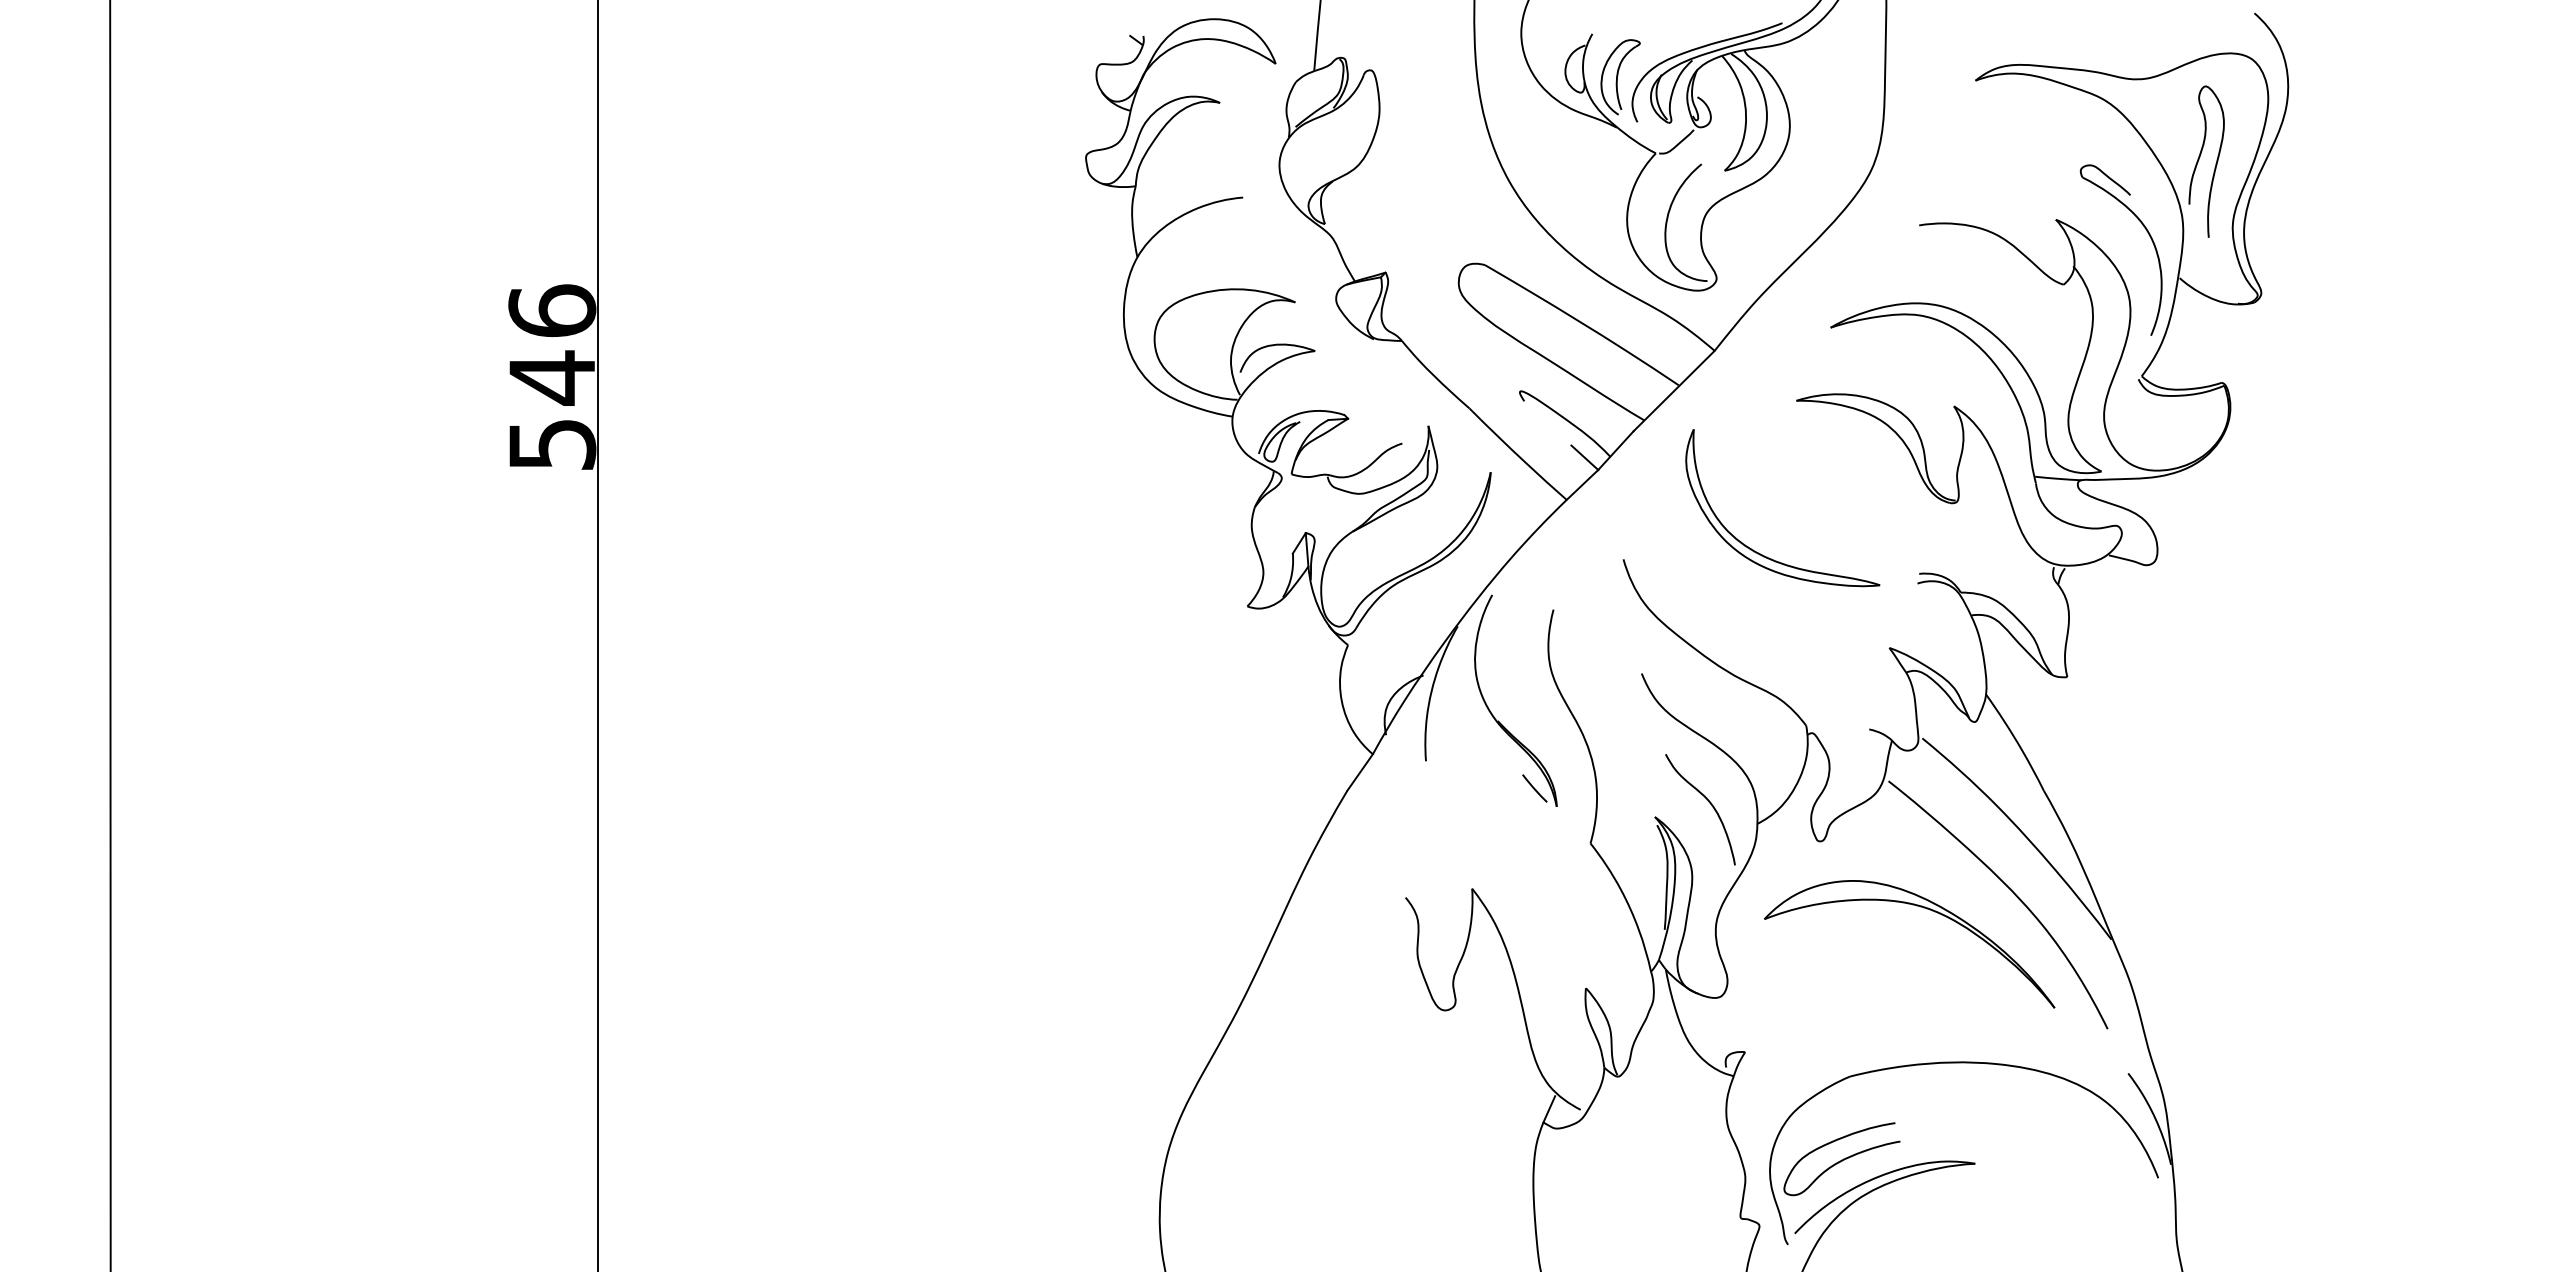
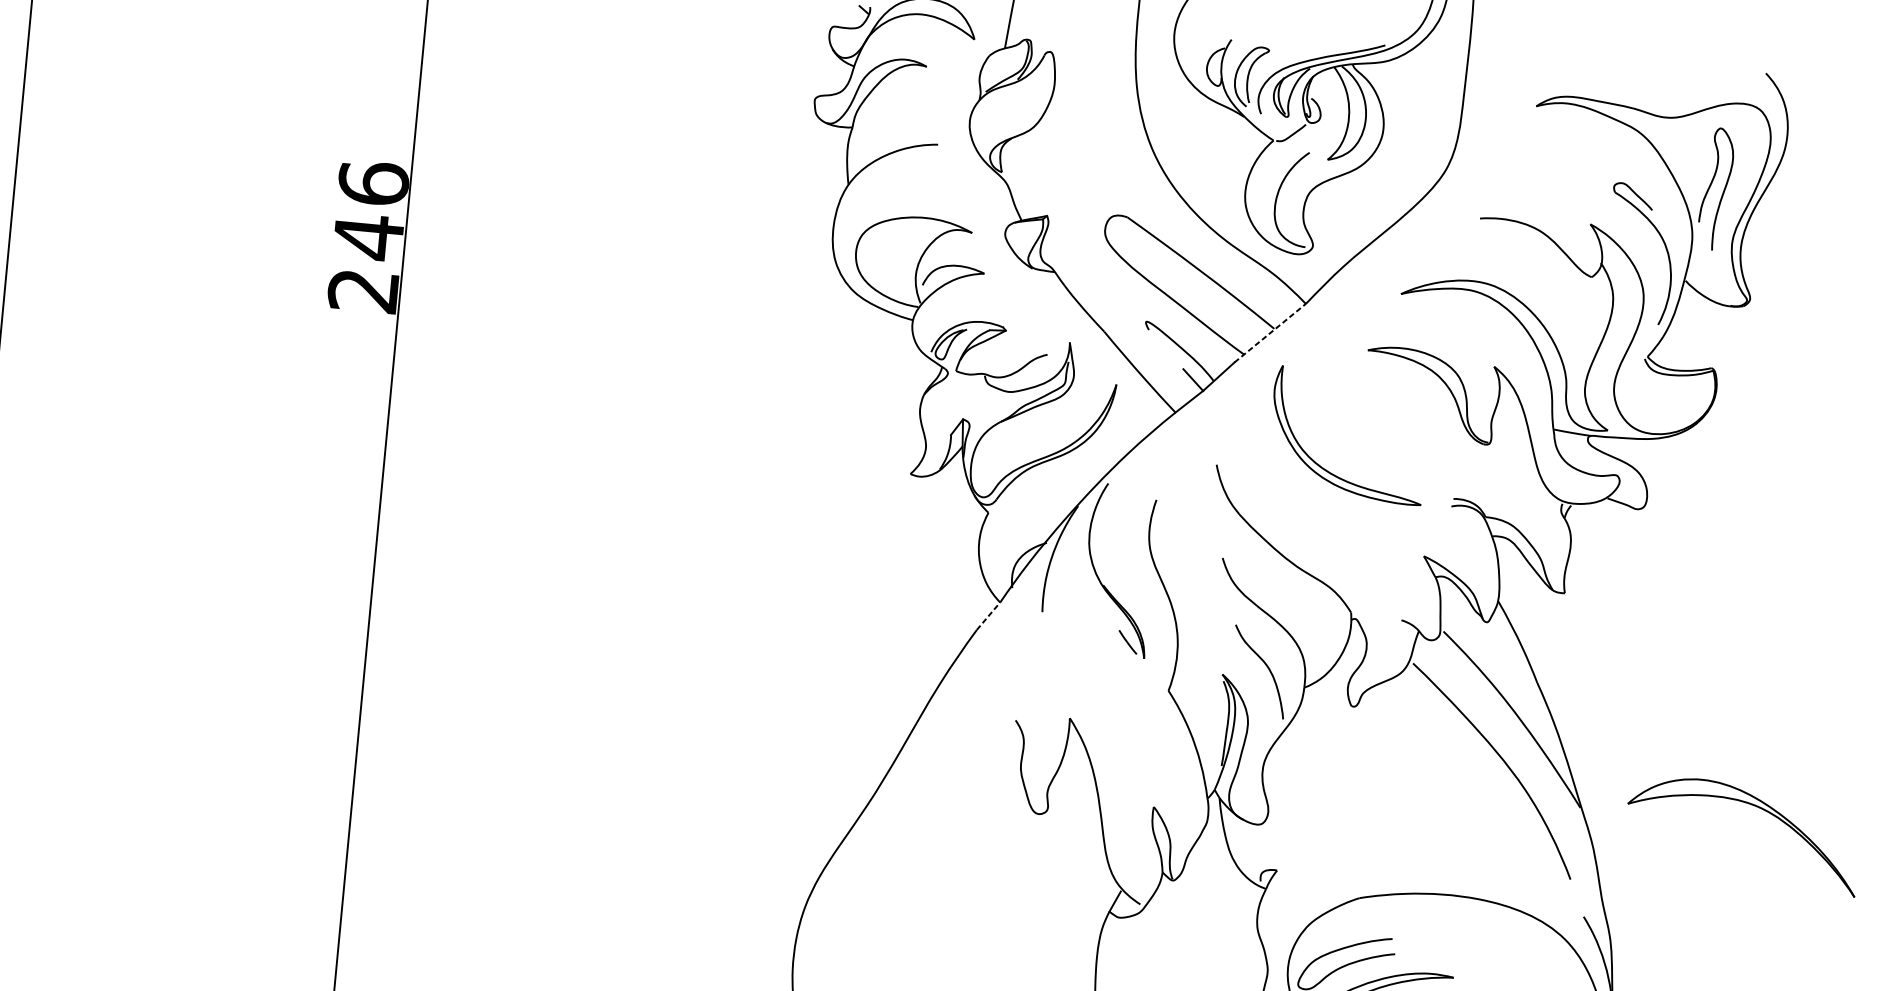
line: (1674, 390) -> (1270, 332), solid -> dashed
text: (552, 445) -> (363, 291), 546 -> 246
line: (1360, 772) -> (988, 616), solid -> dashed
part: (1920, 907) -> (1754, 806), moved

